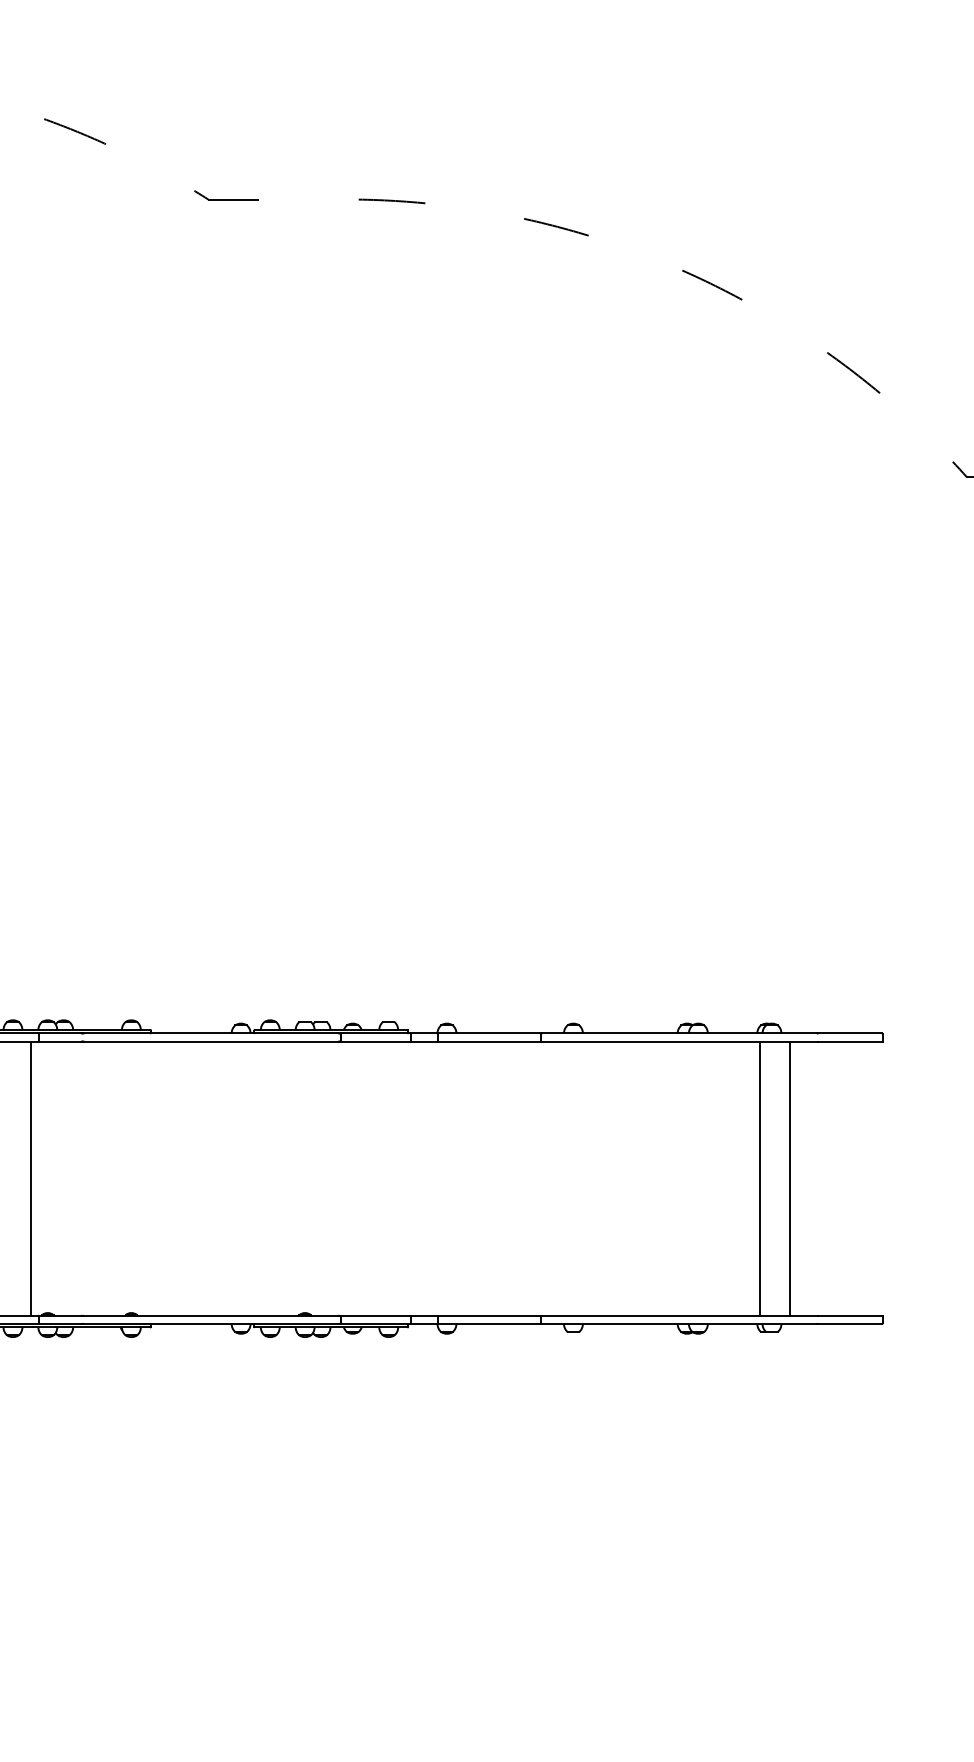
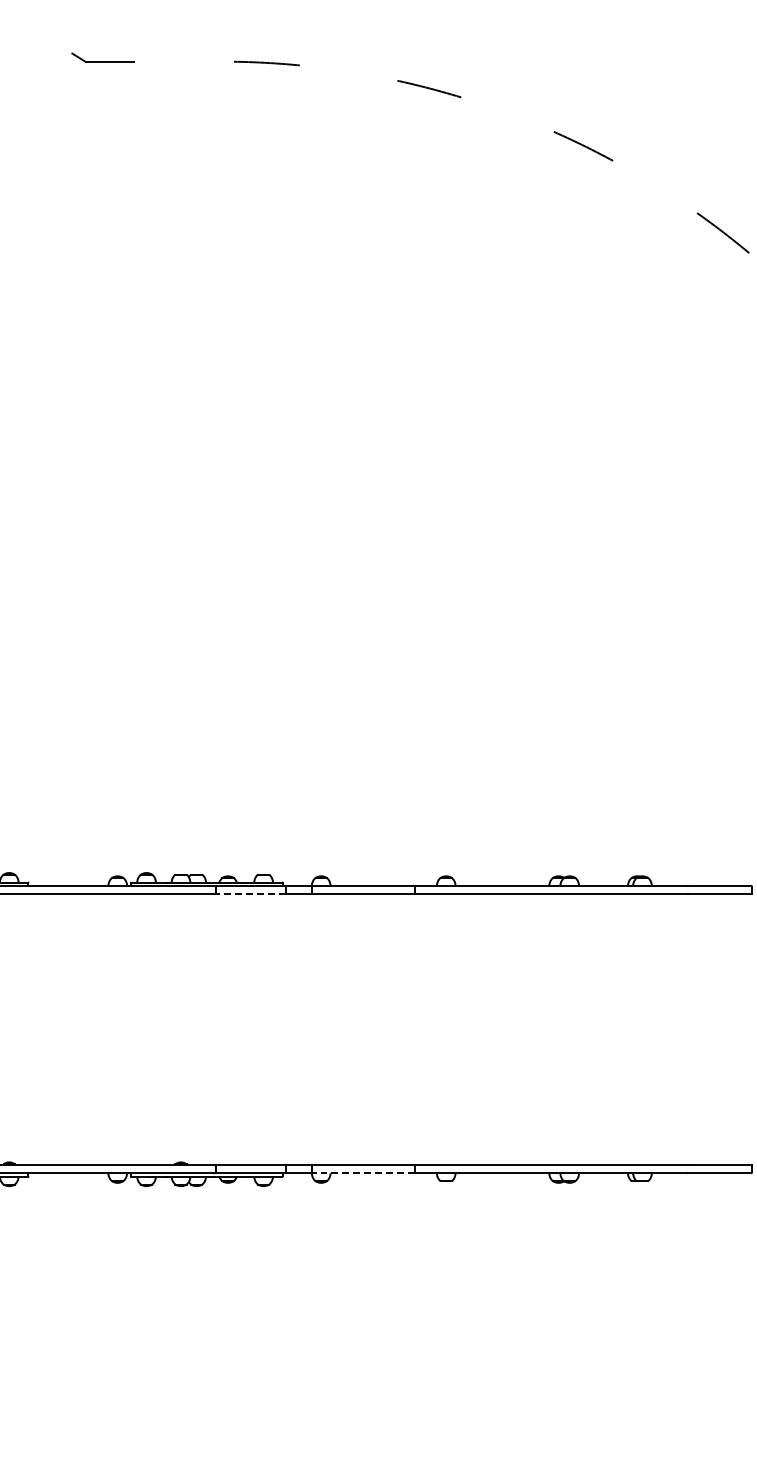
line: (375, 1041) -> (250, 893), solid -> dashed
line: (759, 1178) -> (630, 1029), removed
line: (790, 1178) -> (660, 1029), removed
line: (489, 1324) -> (363, 1173), solid -> dashed

